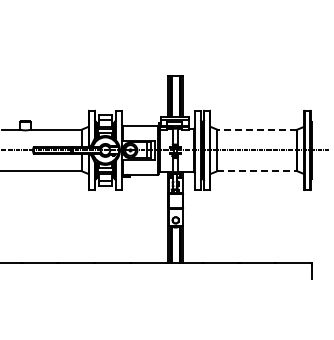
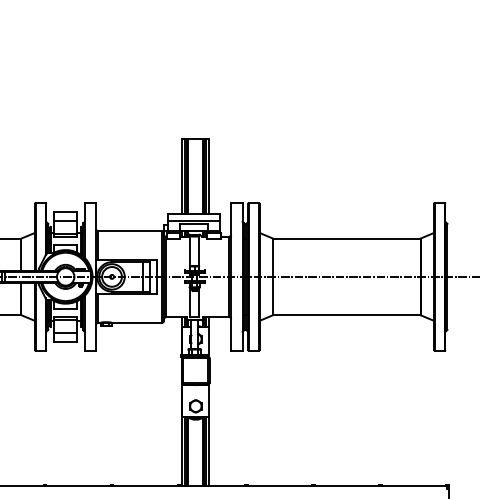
line: (257, 129) -> (347, 238), dashed -> solid
line: (257, 171) -> (347, 315), dashed -> solid

